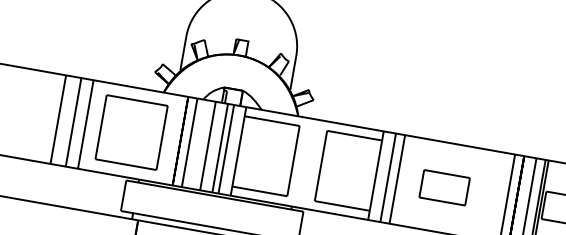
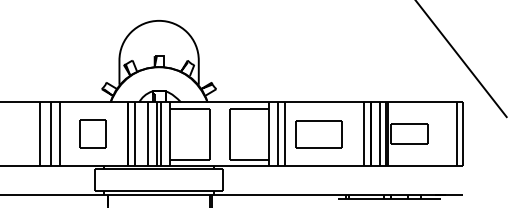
part: (131, 131) -> (92, 133), size x0.6
part: (444, 186) -> (318, 133), size x1.4

